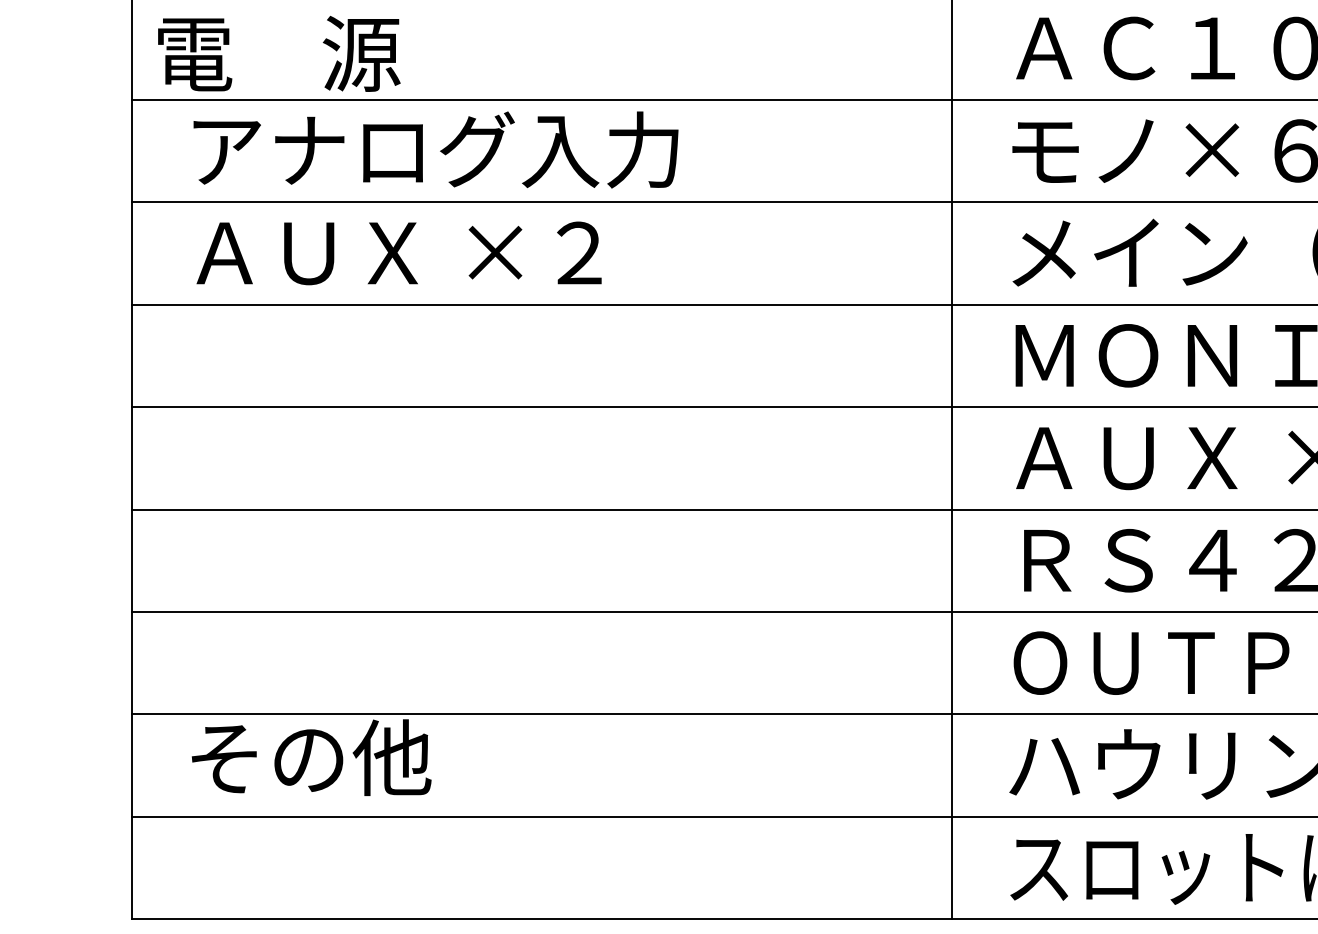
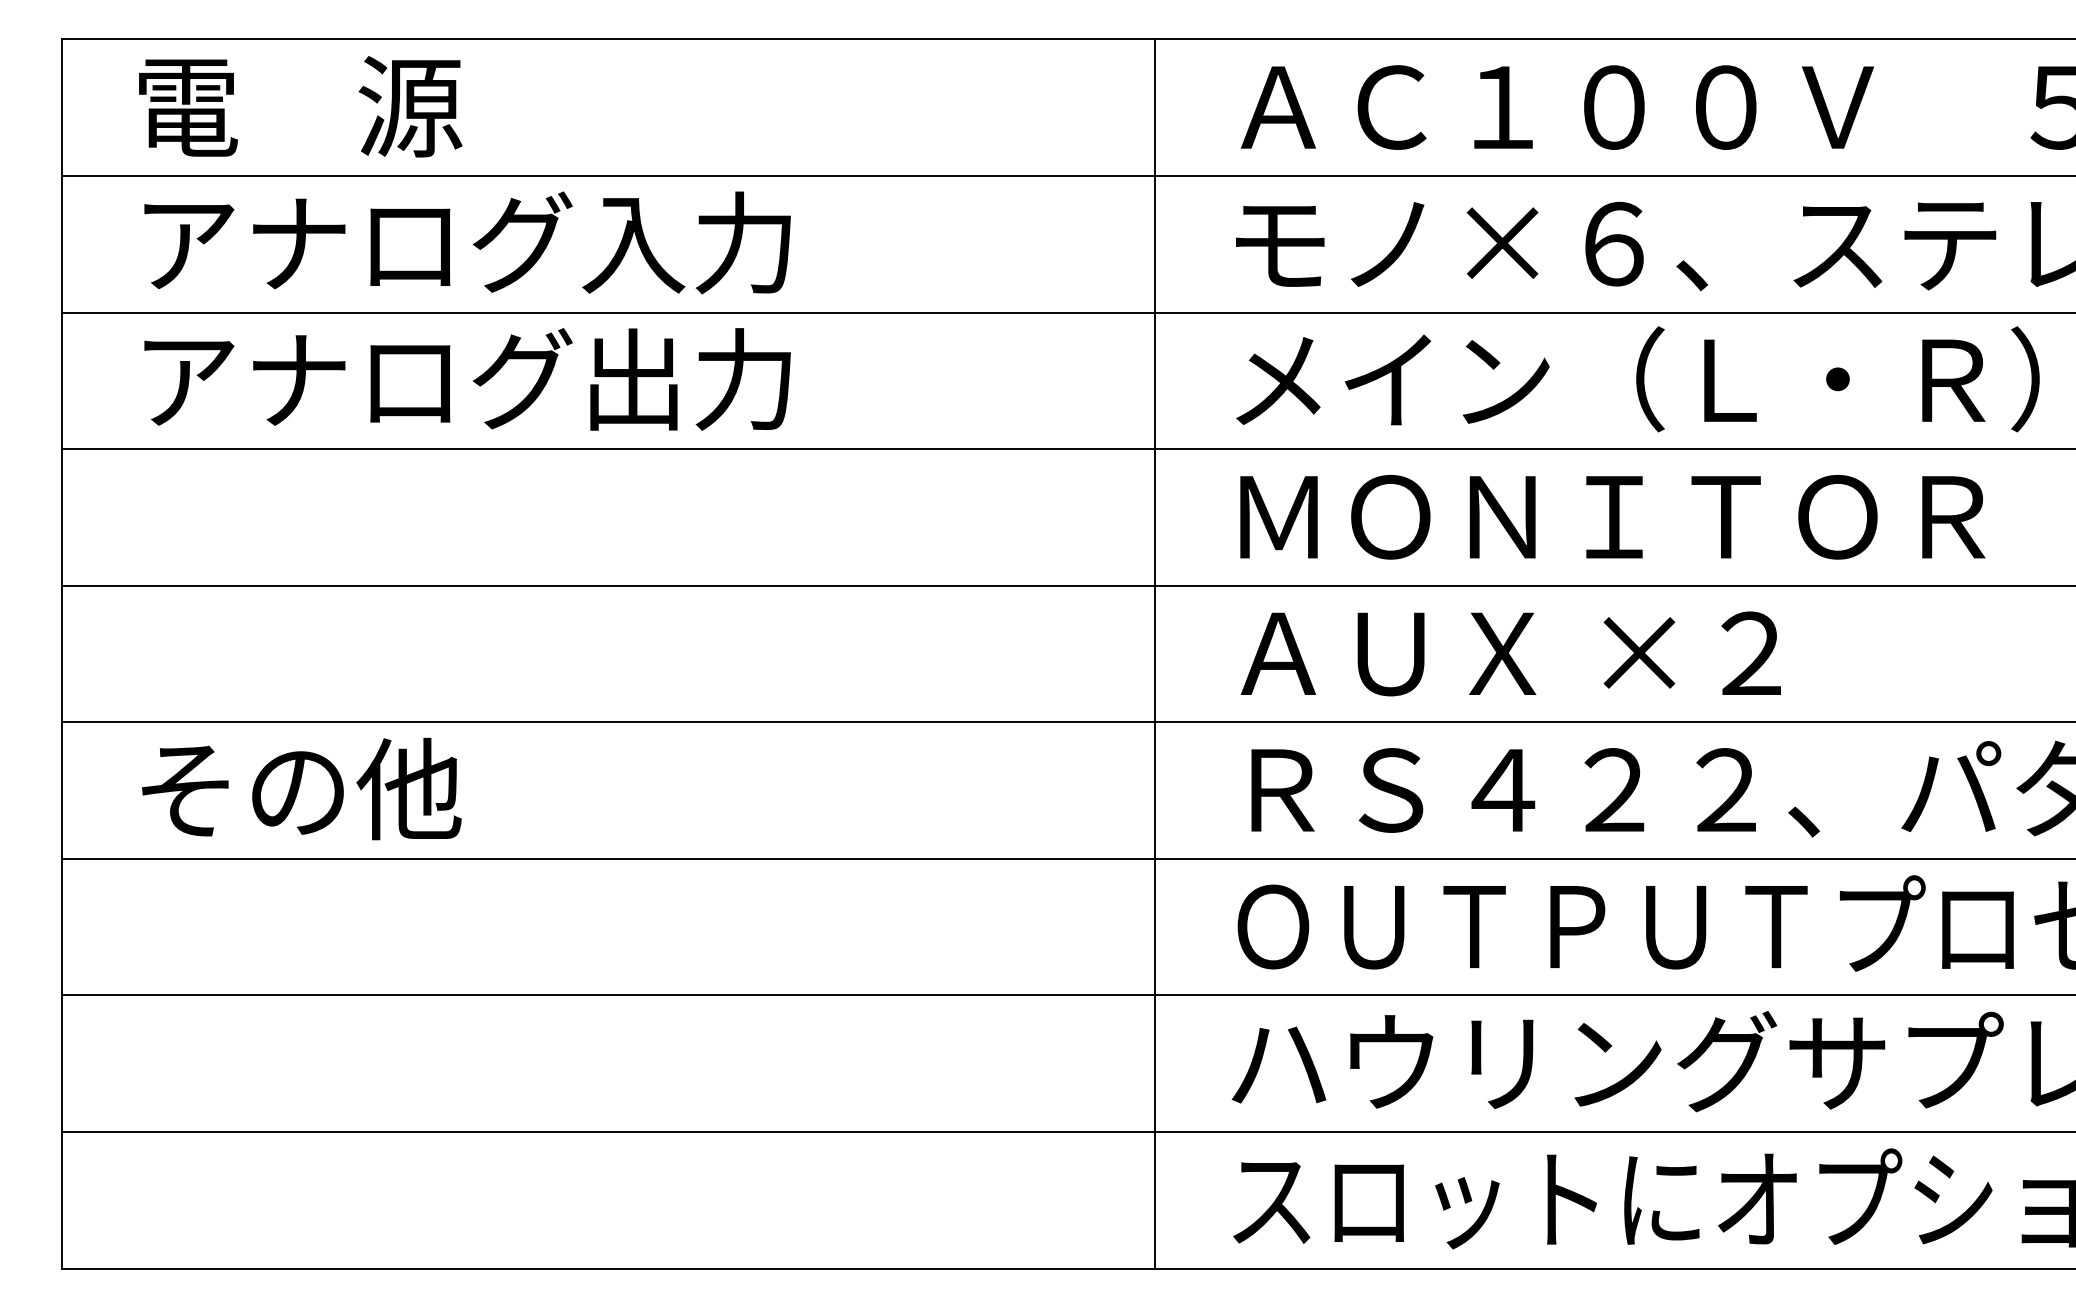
text: (279, 53) -> (300, 106), moved
text: (435, 252) -> (467, 379), ＡＵＸ ×２ -> アナログ出力
text: (311, 757) -> (301, 788), moved

